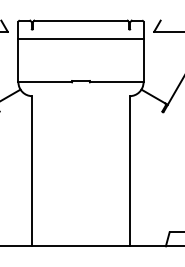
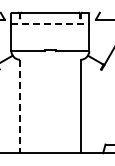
line: (81, 37) -> (50, 23), solid -> dashed
line: (33, 171) -> (20, 106), solid -> dashed

